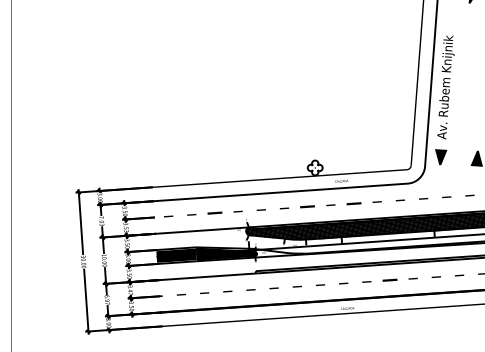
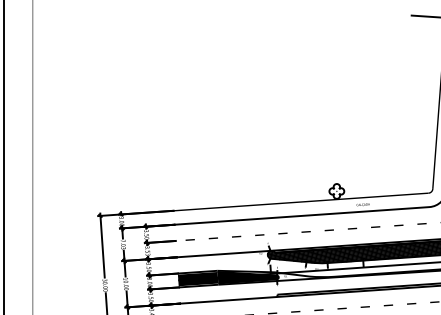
part: (353, 203) -> (375, 226), size x0.62
part: (307, 206) -> (329, 229), size x0.62
part: (214, 213) -> (236, 236), size x0.62
part: (389, 280) -> (411, 303), size x0.62

